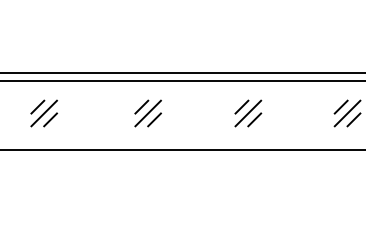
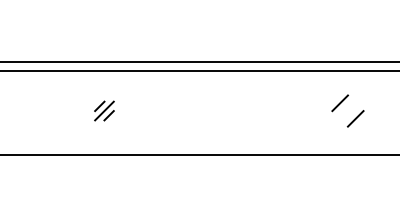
part: (147, 113) -> (103, 111), size x0.6
part: (248, 113) -> (227, 111), removed
line: (347, 113) -> (347, 111), removed

